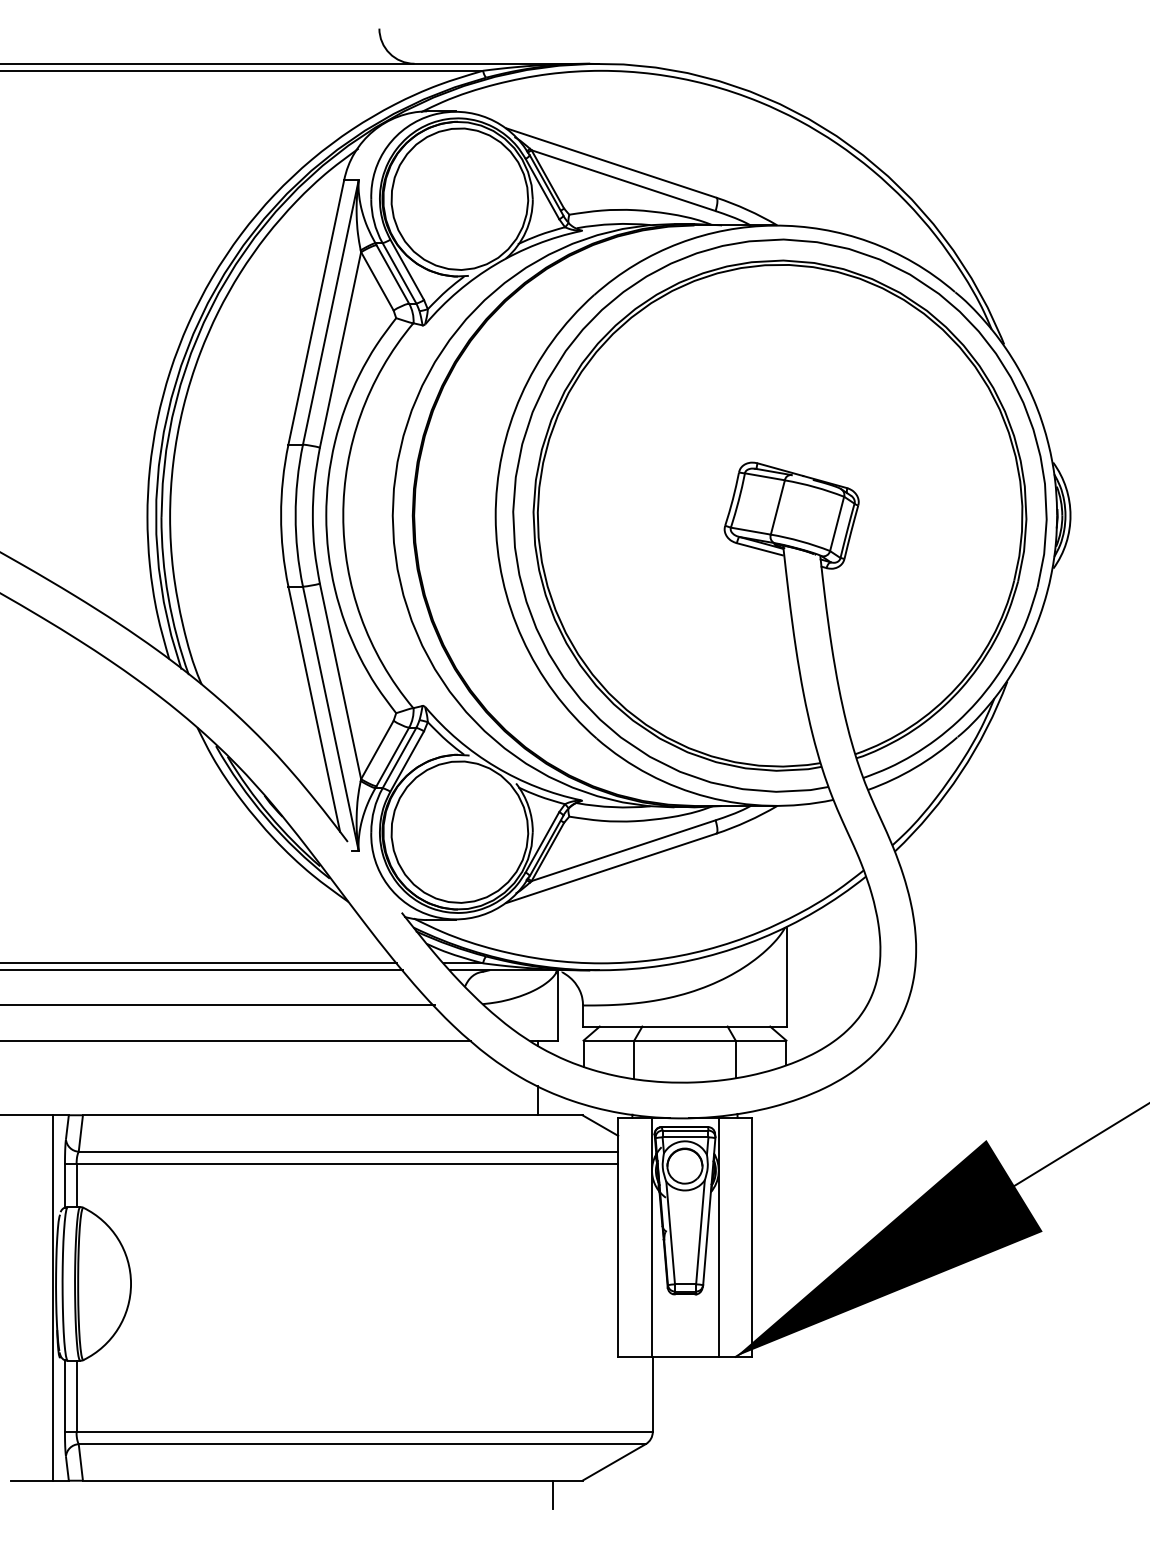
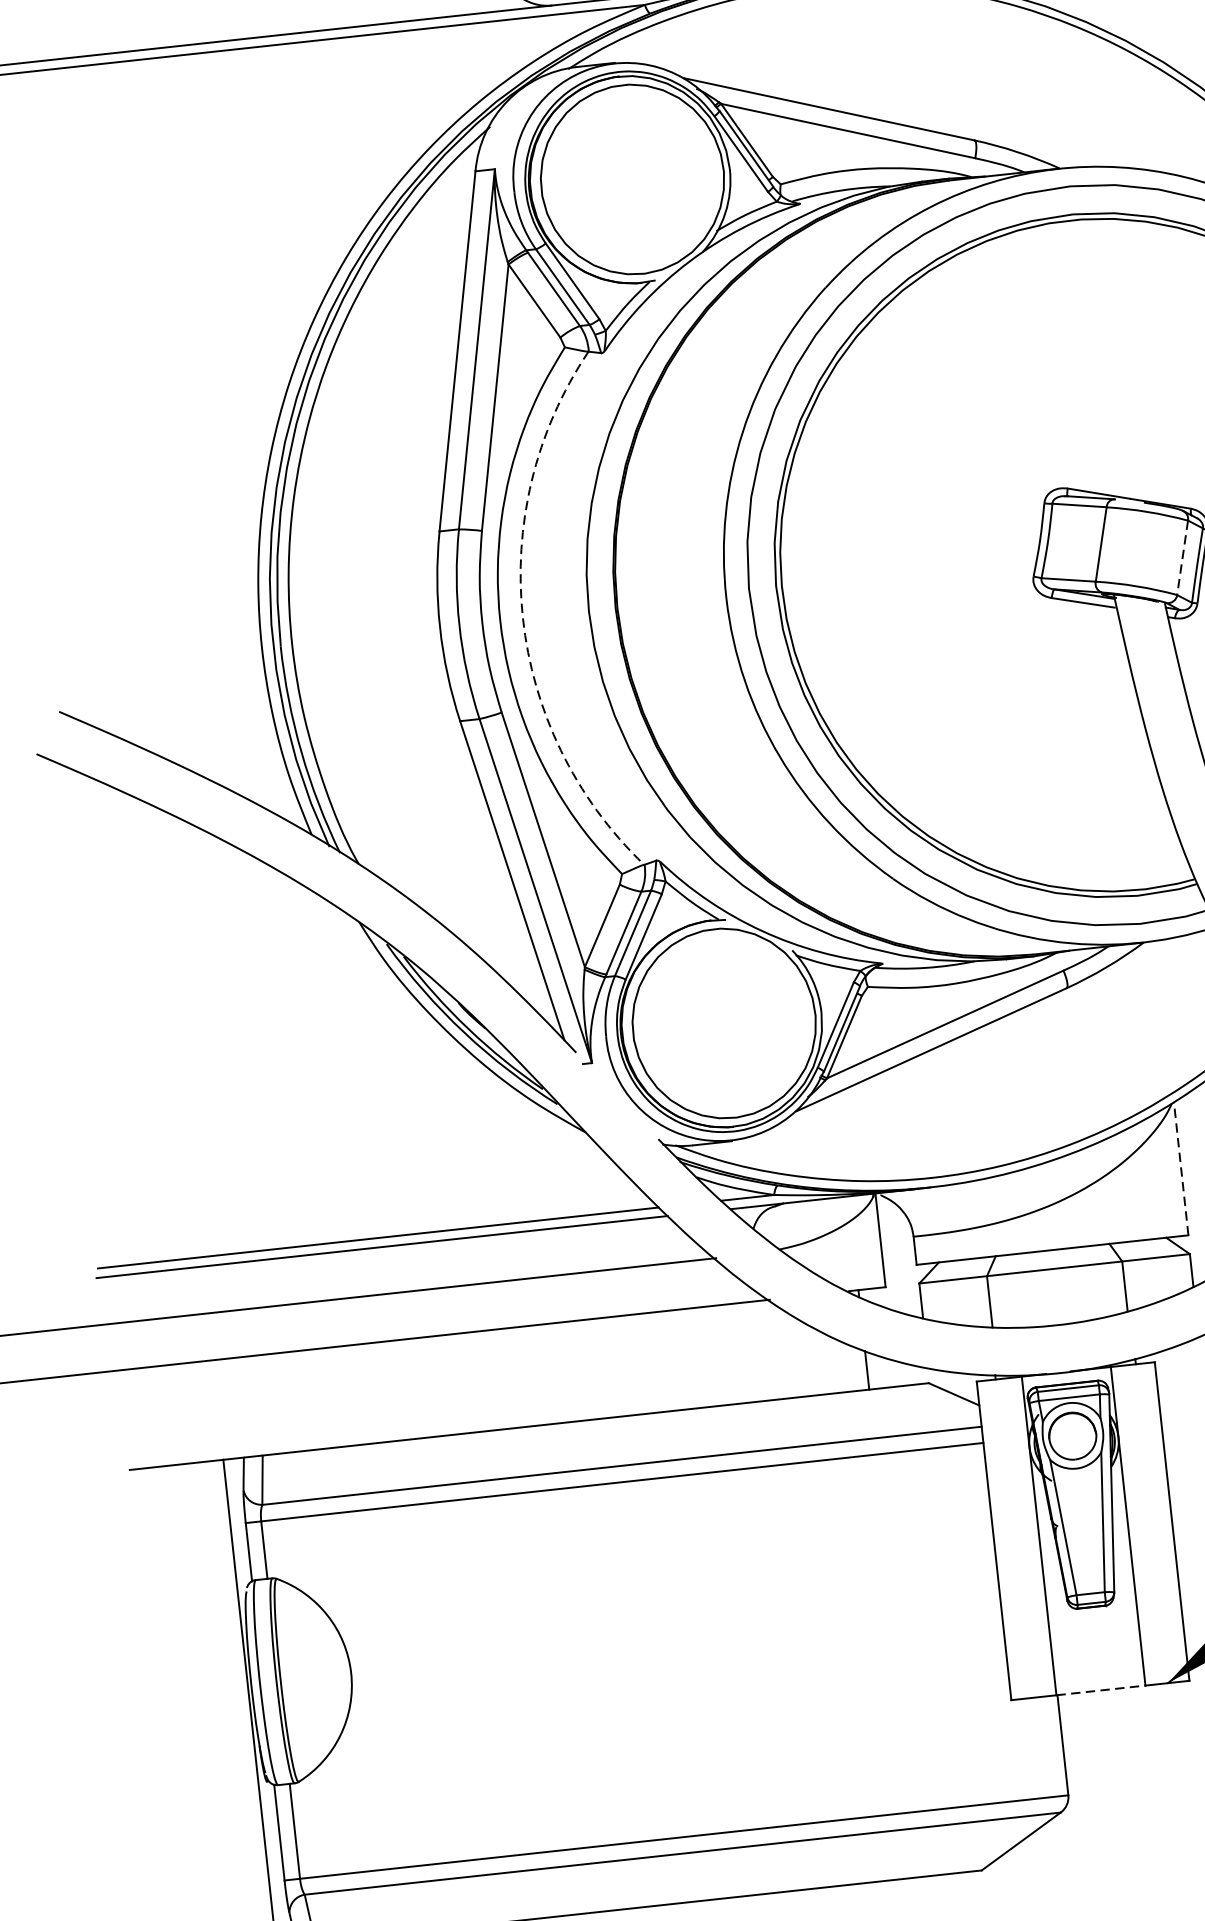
arc: (343, 515) -> (523, 618), solid -> dashed
line: (837, 524) -> (1183, 558), solid -> dashed
line: (786, 976) -> (1180, 1168), solid -> dashed
line: (685, 1356) -> (1101, 1689), solid -> dashed
line: (552, 1494) -> (943, 1893), removed

